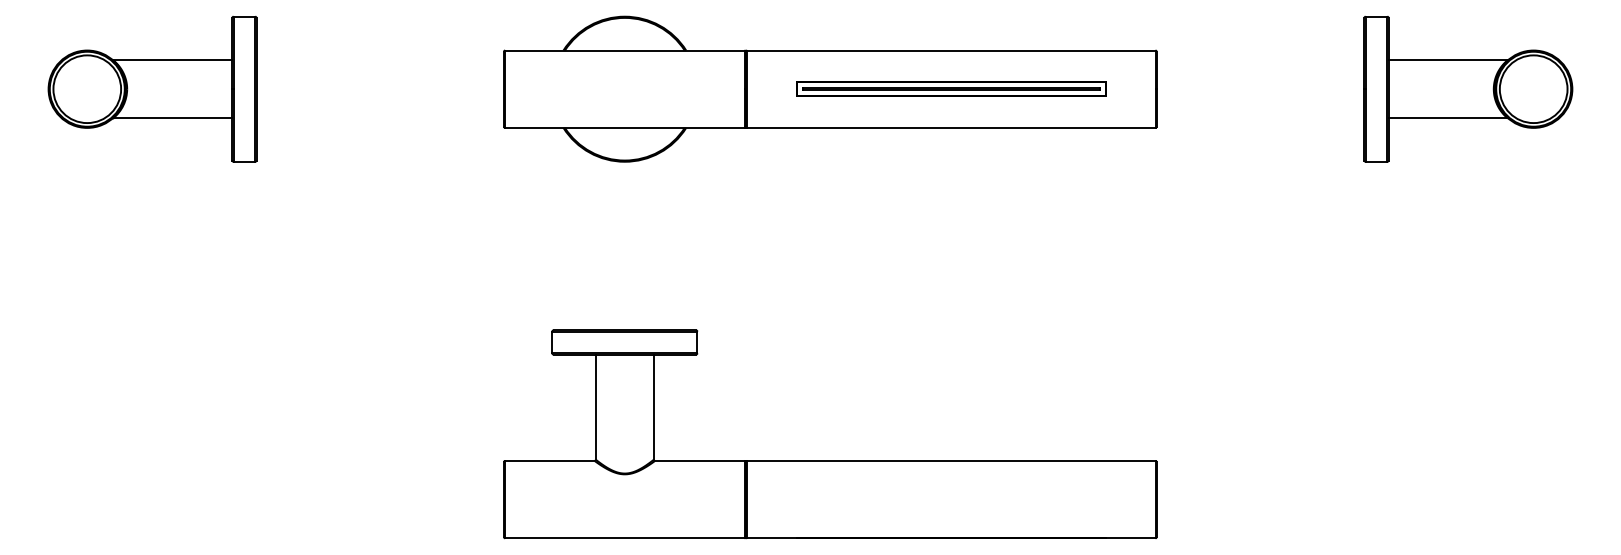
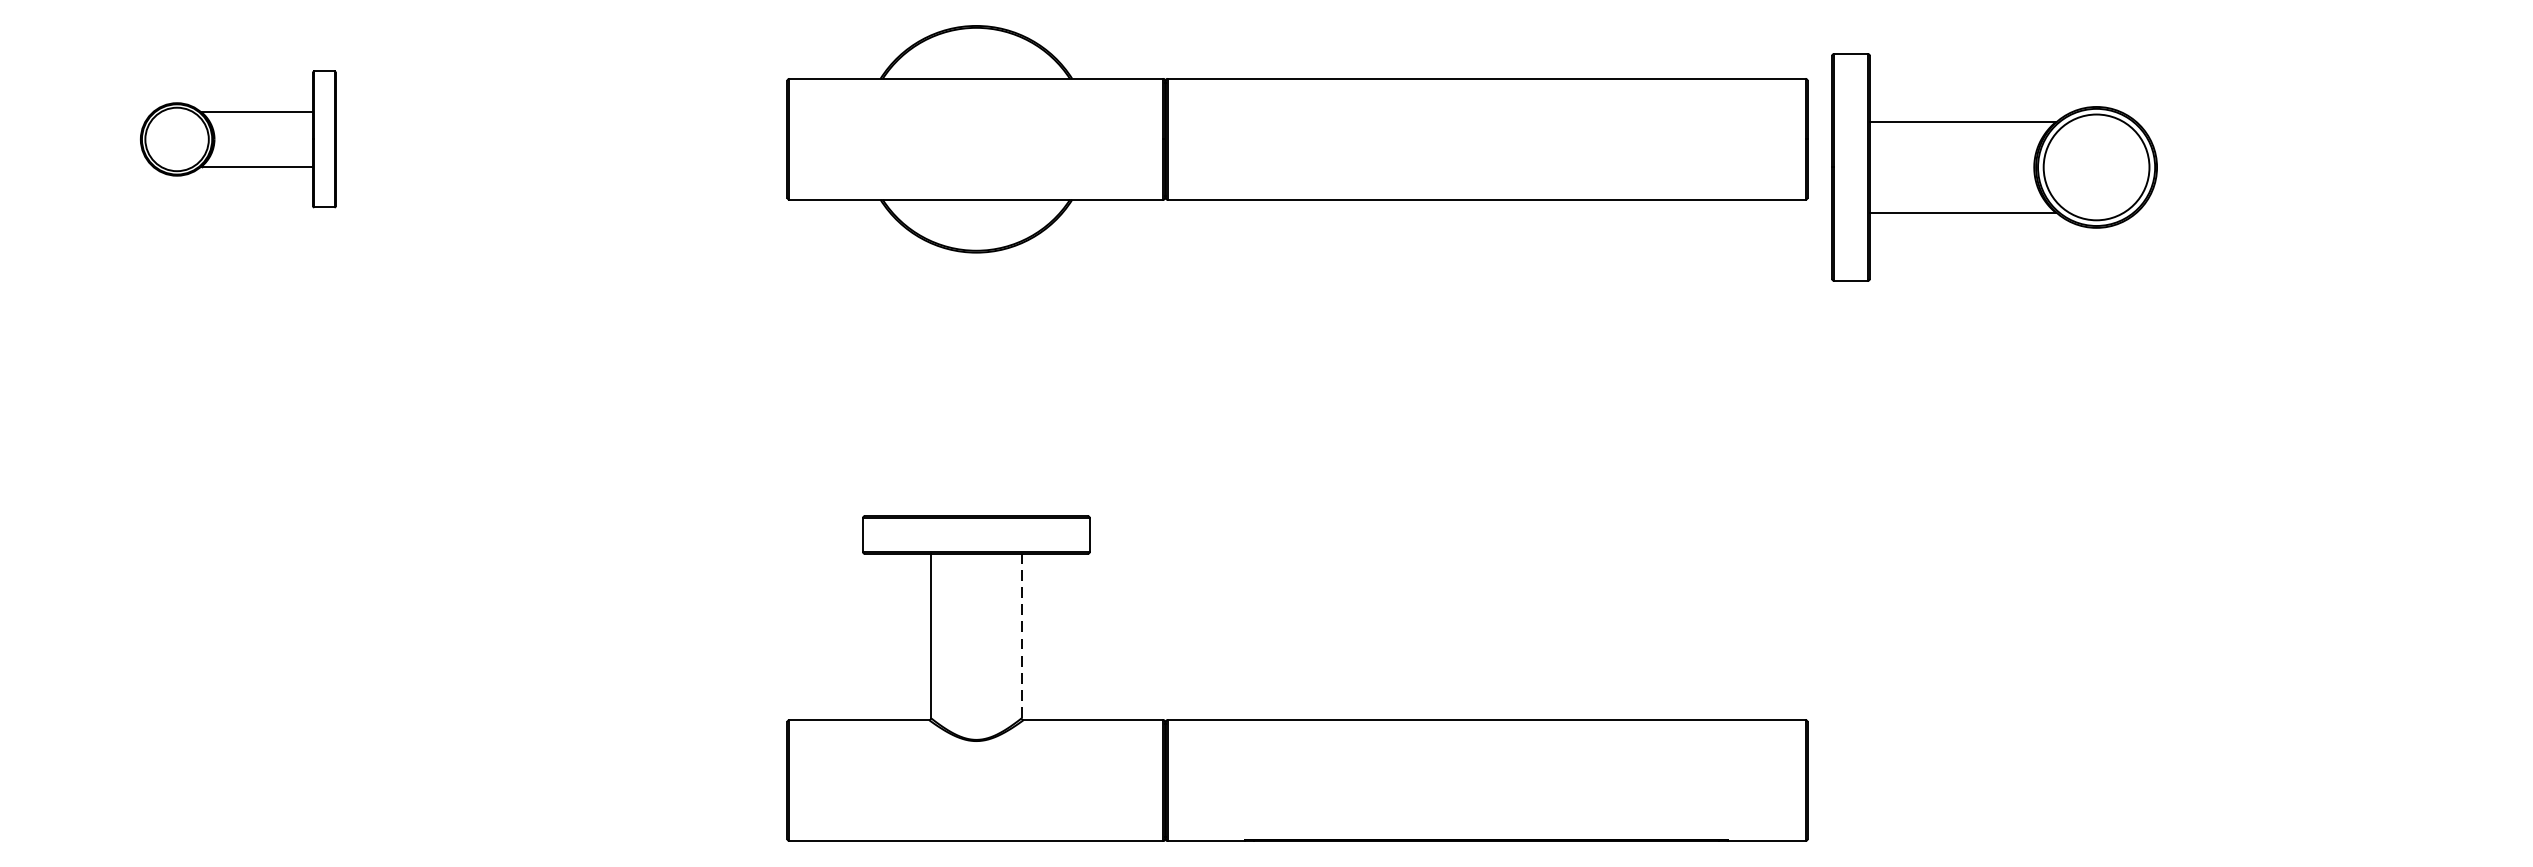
part: (951, 88) -> (1486, 138), removed
part: (152, 89) -> (238, 139), size x0.6
part: (1468, 89) -> (1994, 167), moved
line: (653, 407) -> (1021, 636), solid -> dashed

